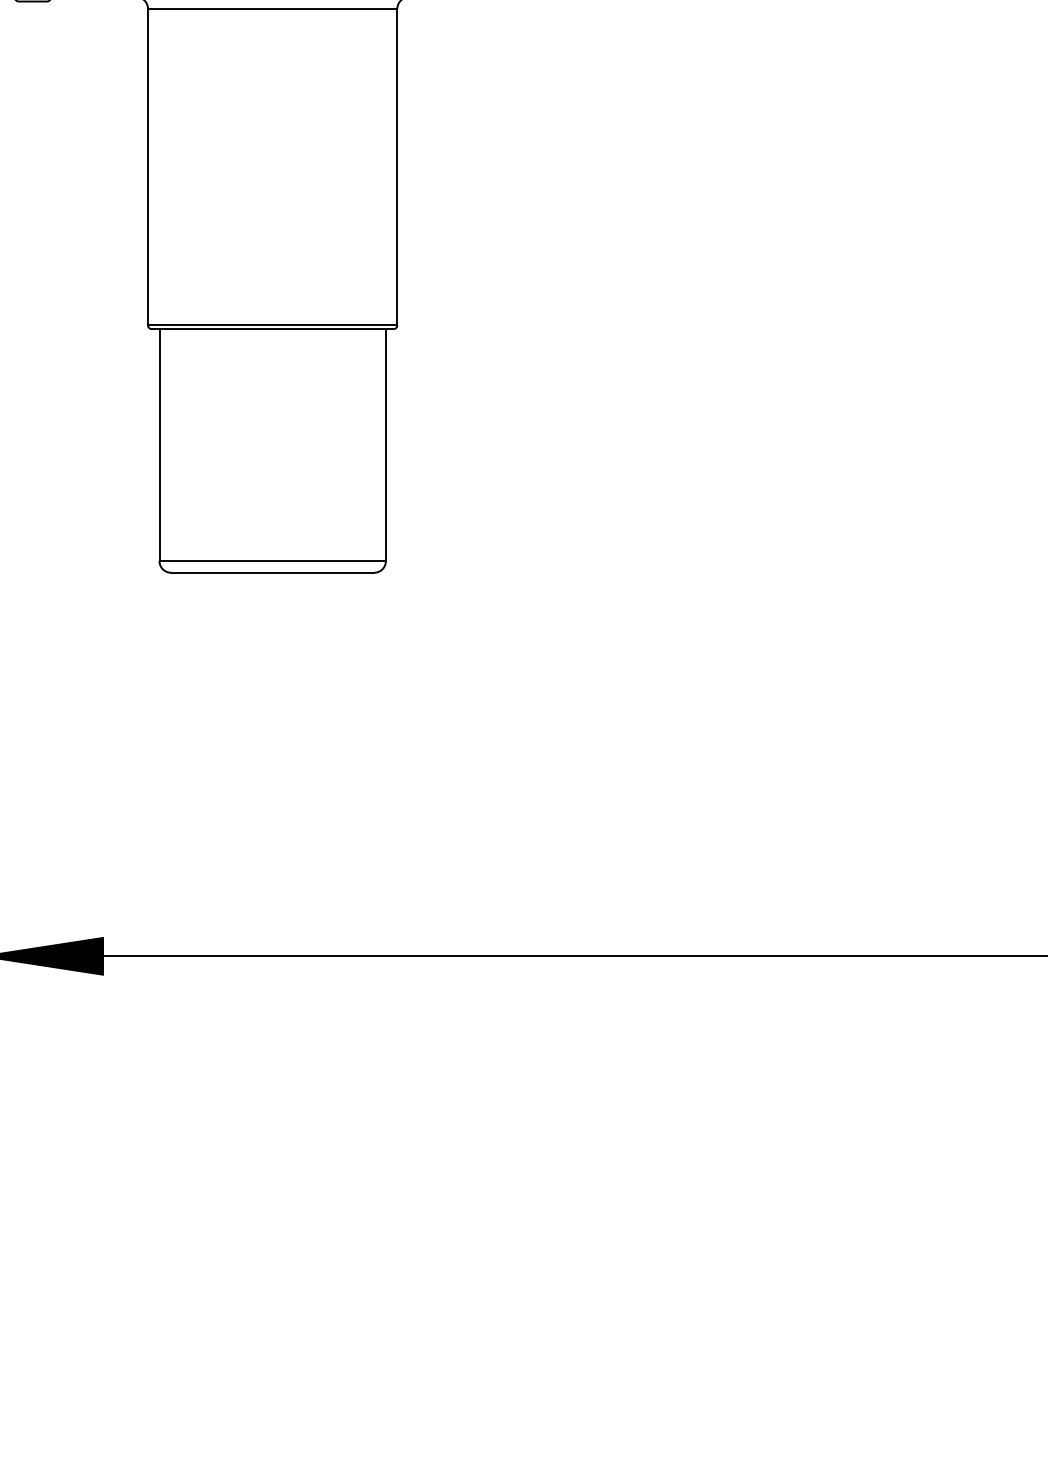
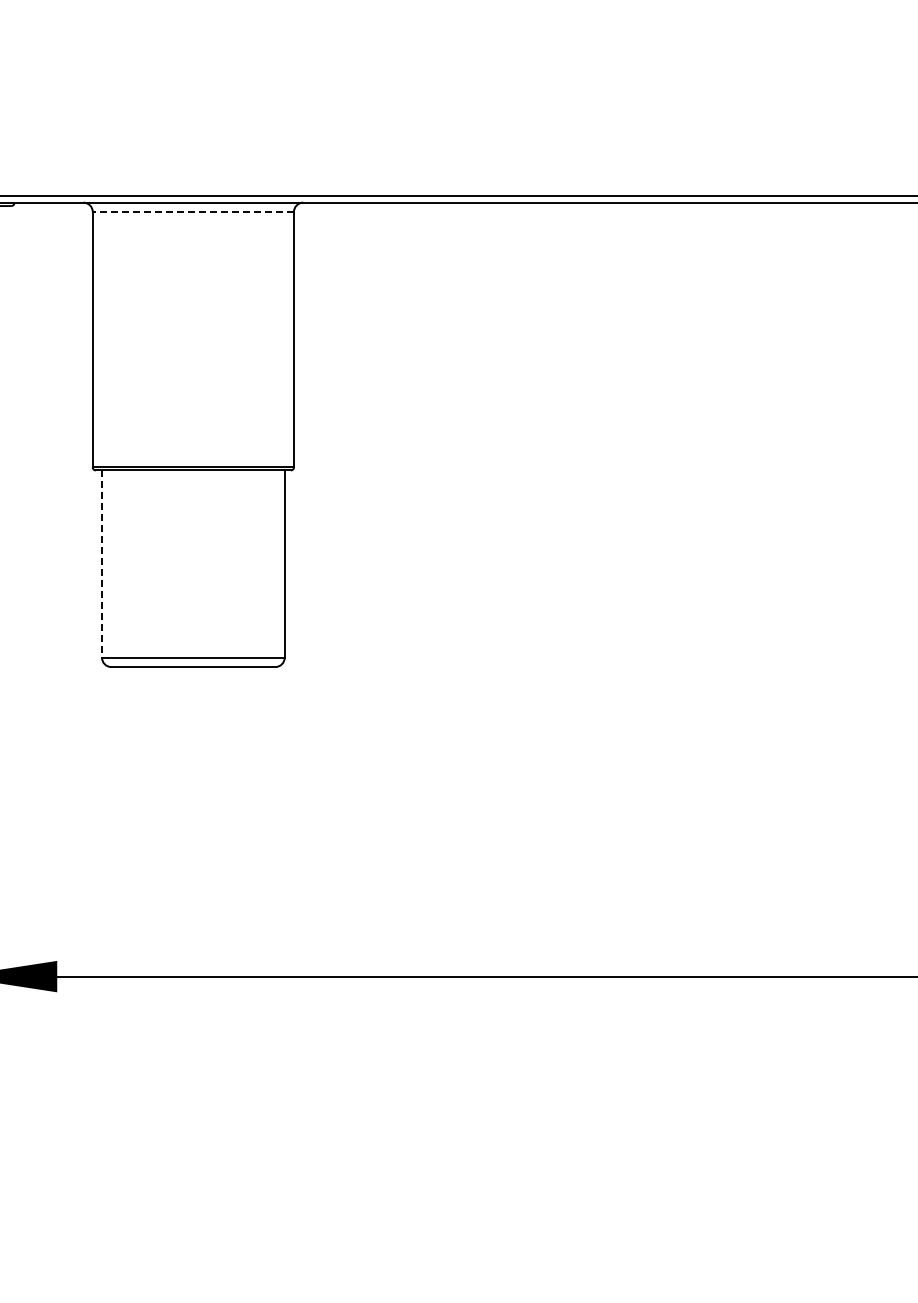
line: (272, 8) -> (193, 211), solid -> dashed
line: (160, 445) -> (102, 564), solid -> dashed

